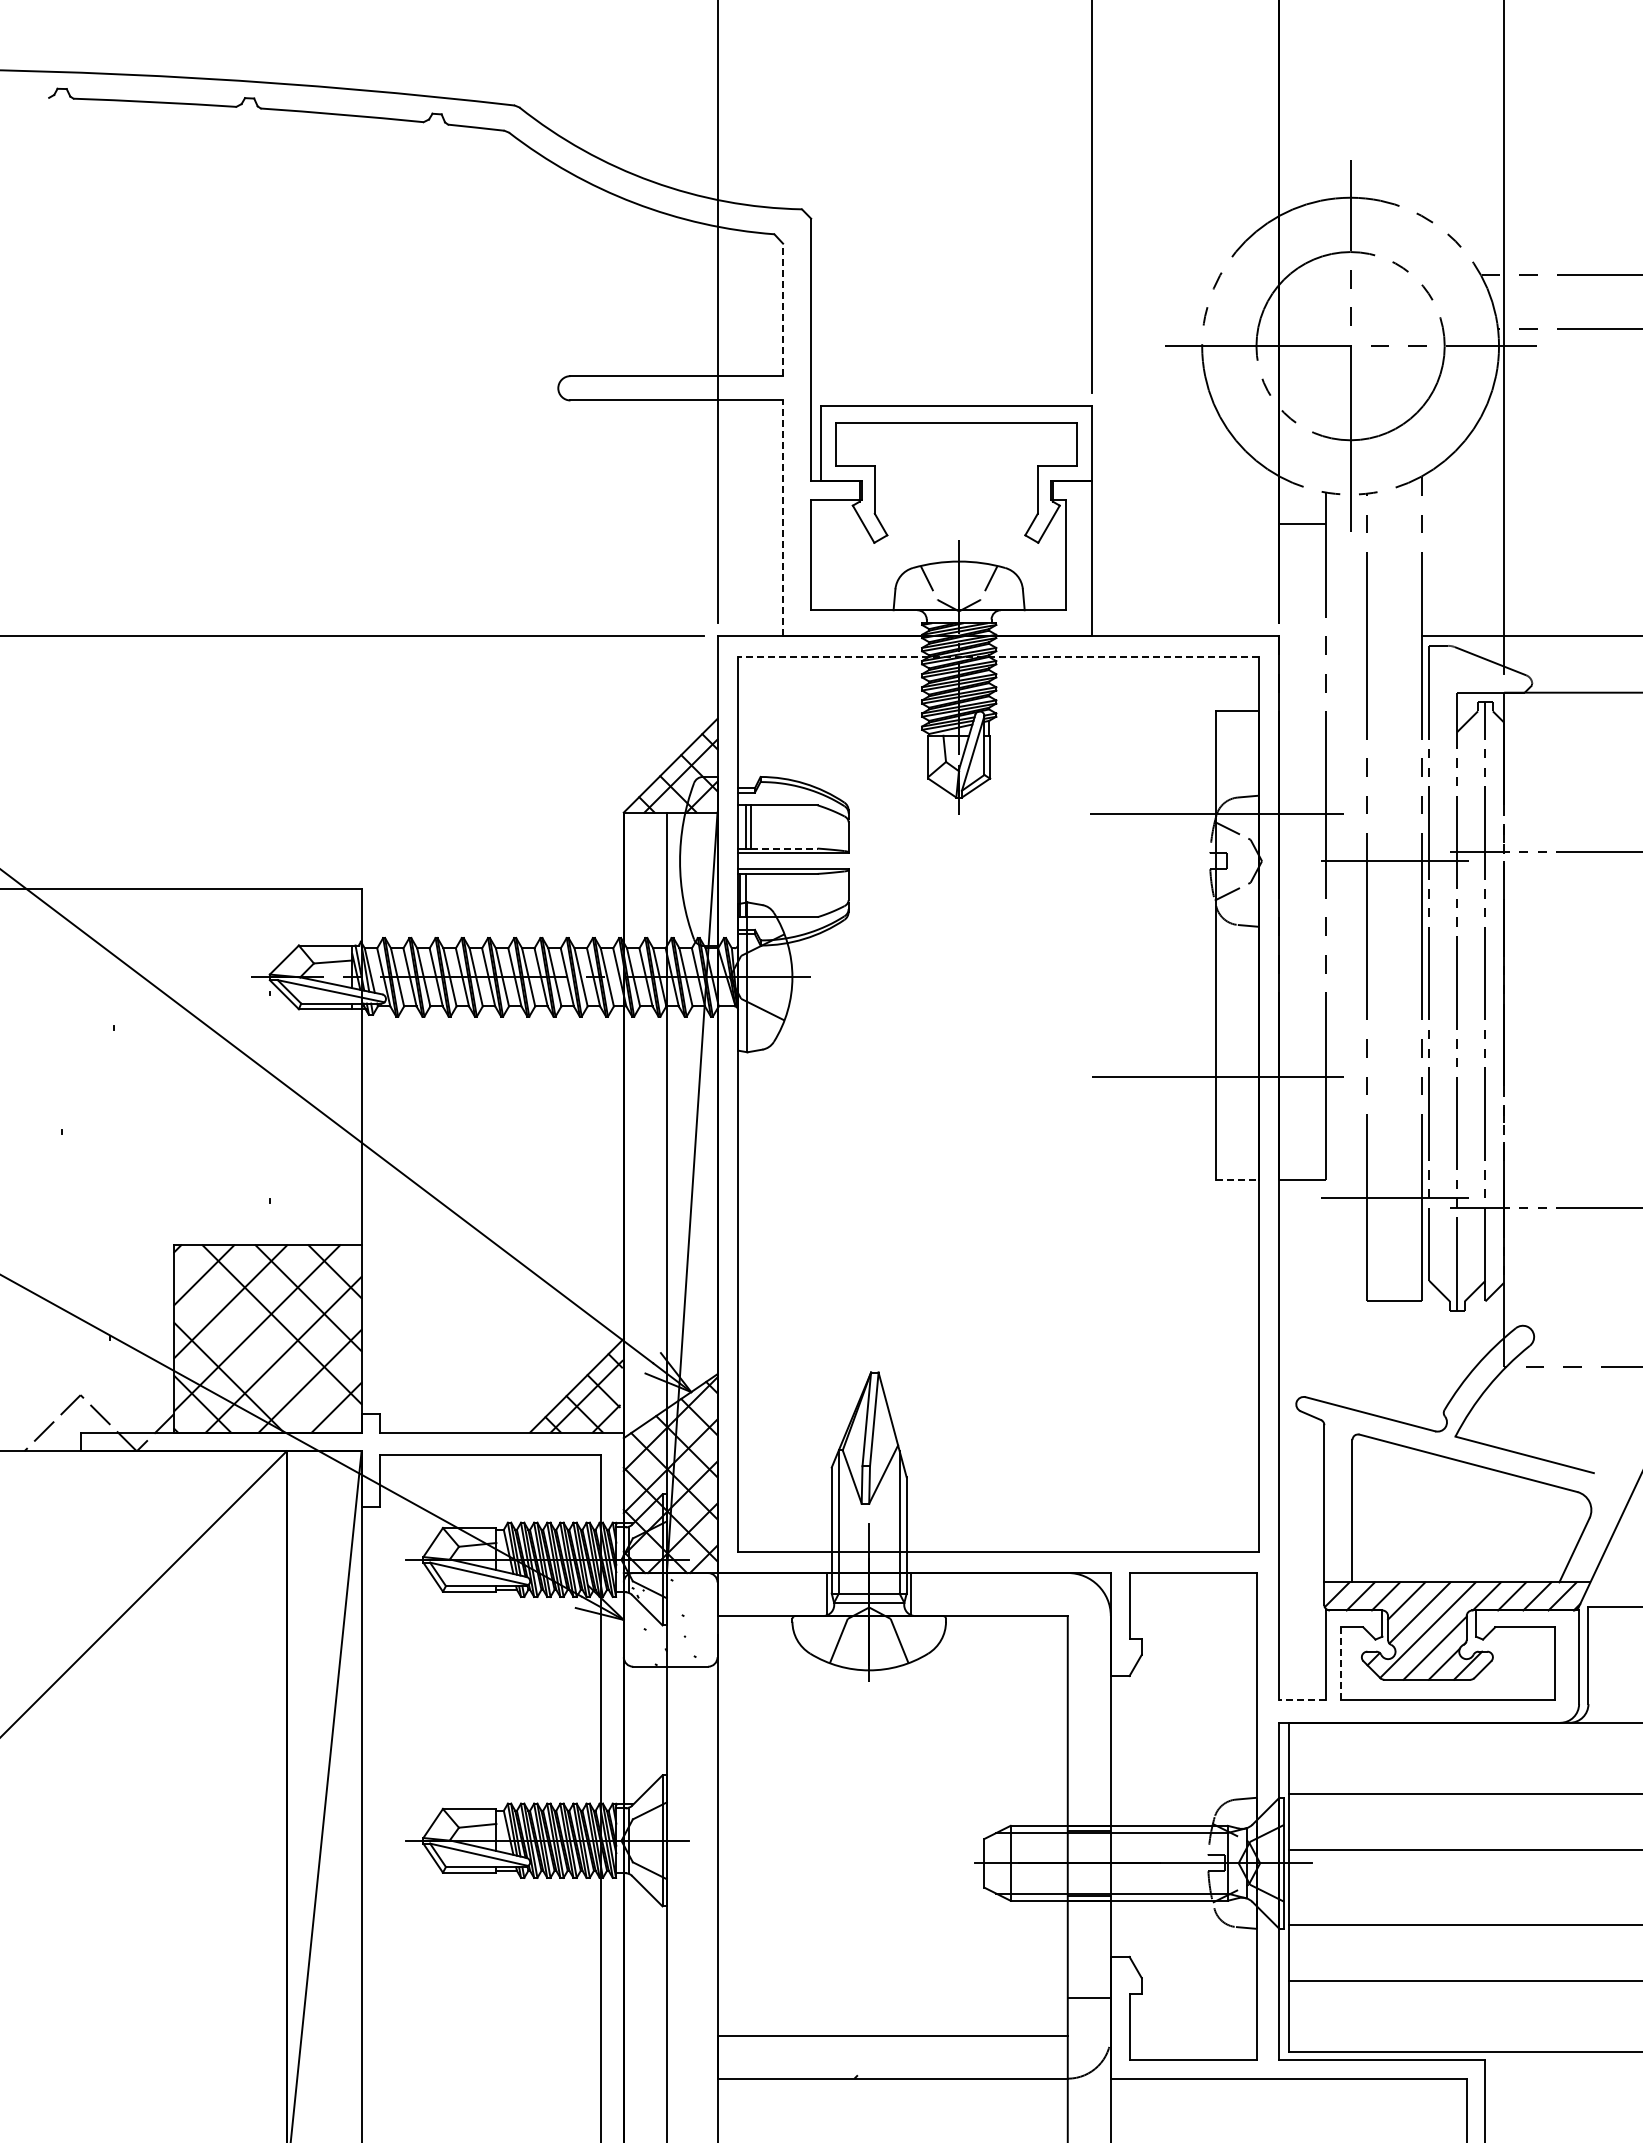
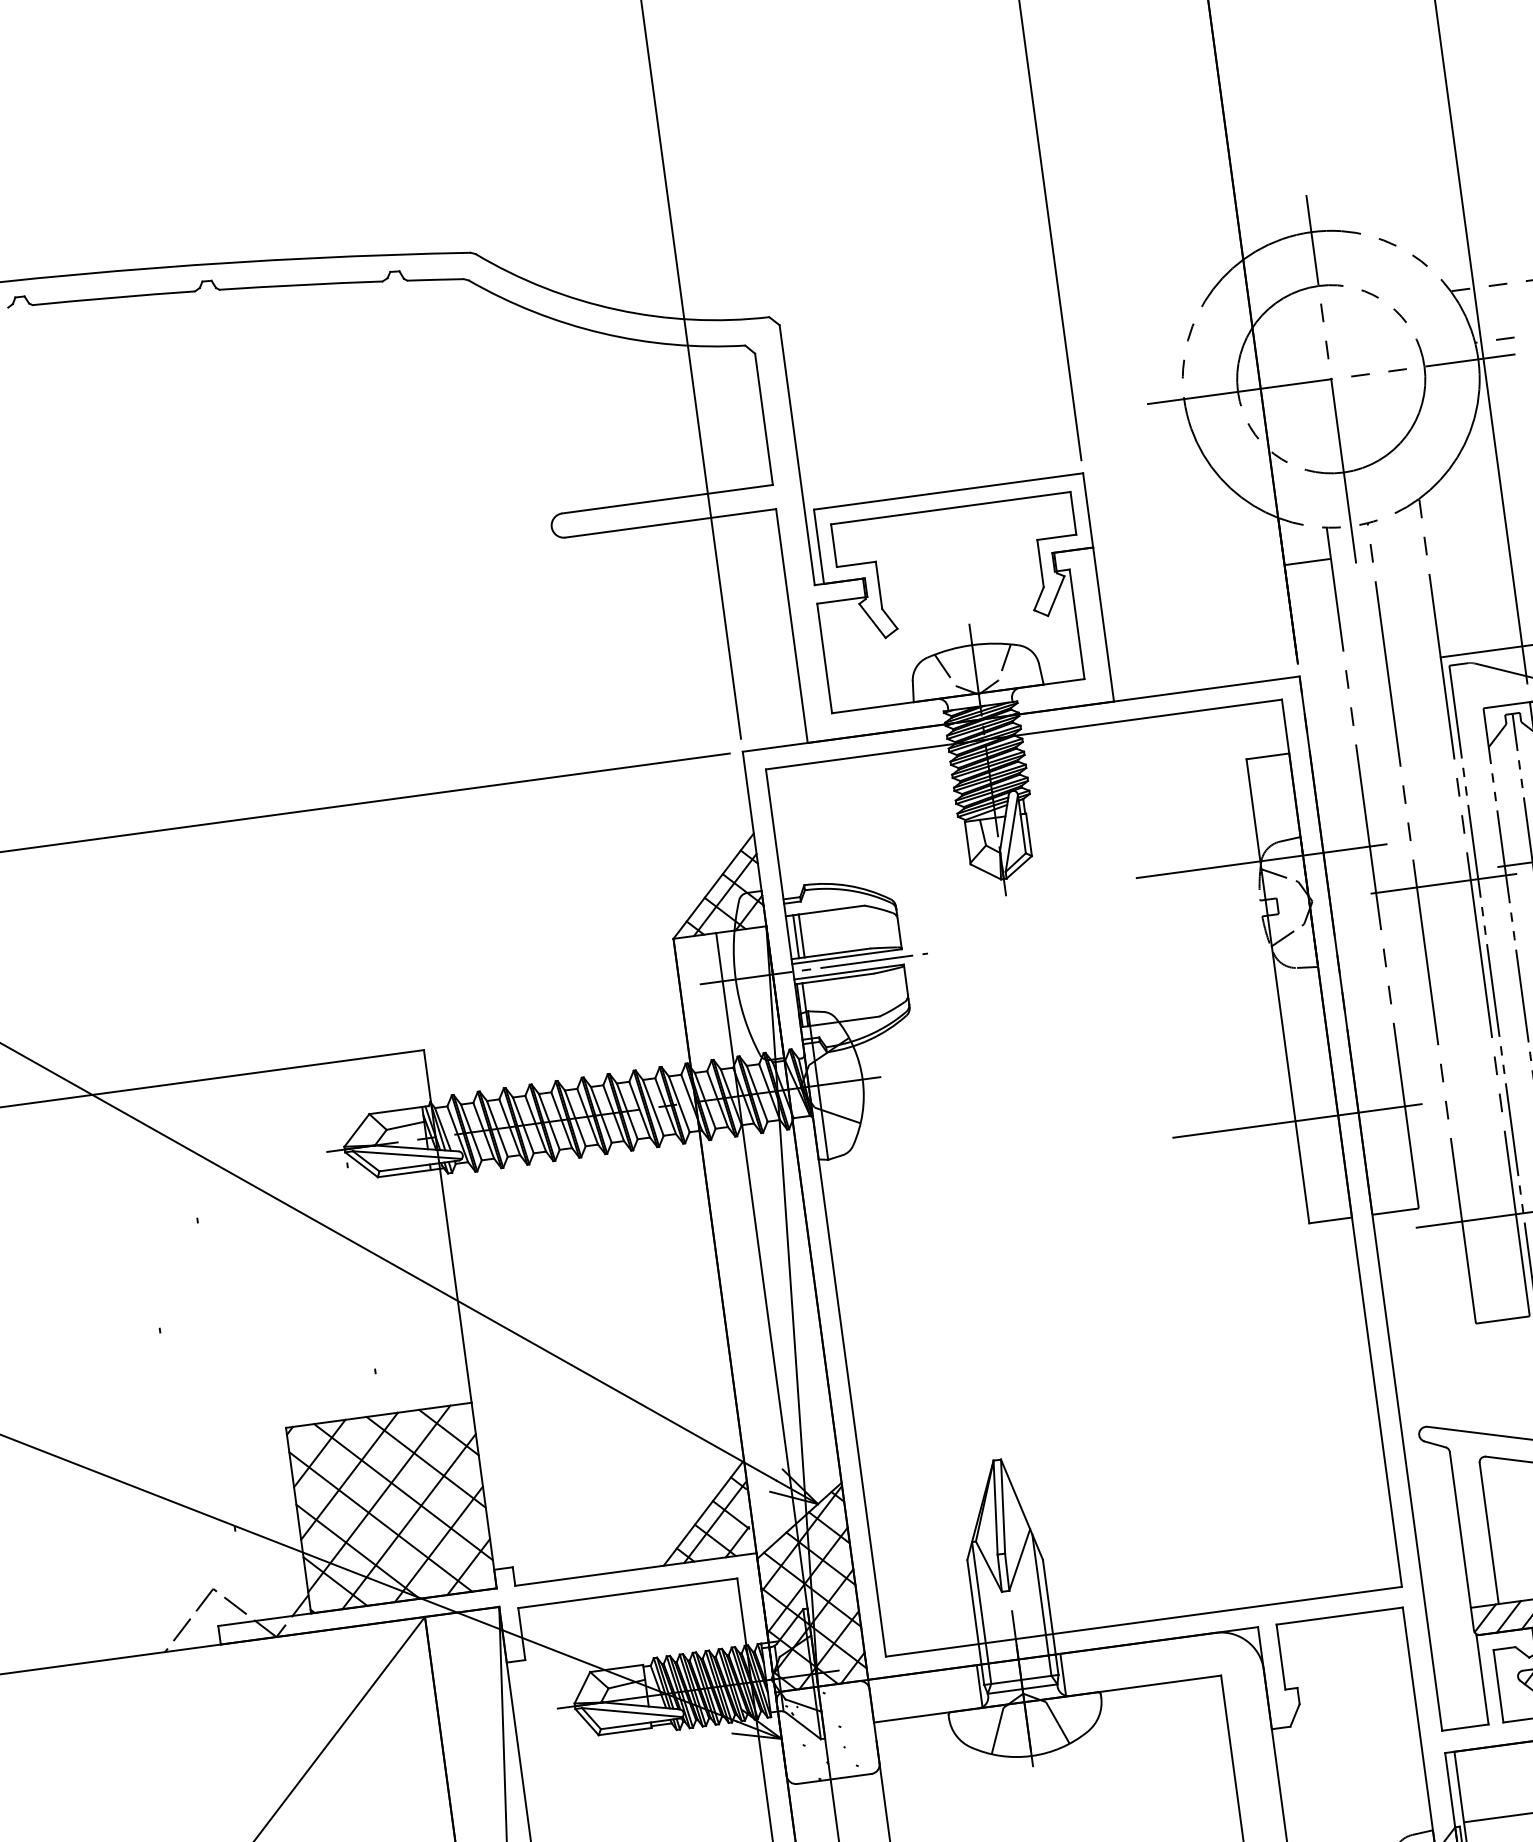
line: (783, 309) -> (764, 418), dashed -> solid
line: (783, 518) -> (792, 626), dashed -> solid
line: (997, 657) -> (1023, 735), dashed -> solid
line: (784, 848) -> (837, 952), dashed -> solid
line: (758, 861) -> (813, 969), added
line: (1237, 1179) -> (1330, 1220), dashed -> solid
line: (255, 1350) -> (380, 1521), added
line: (1341, 1663) -> (1498, 1685), dashed -> solid
line: (1302, 1700) -> (1465, 1727), dashed -> solid

